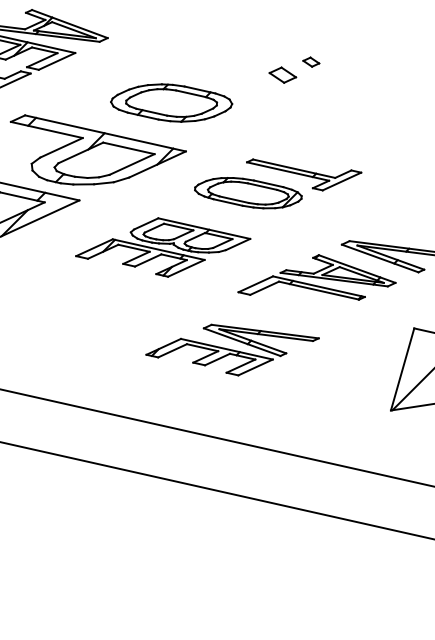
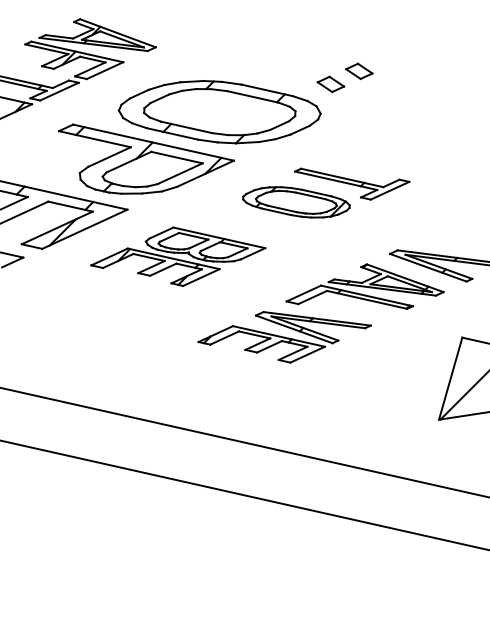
part: (311, 62) -> (359, 71), size x1.67
part: (171, 103) -> (219, 112), size x1.67
part: (163, 247) -> (178, 256), moved
part: (232, 350) -> (284, 337), moved

